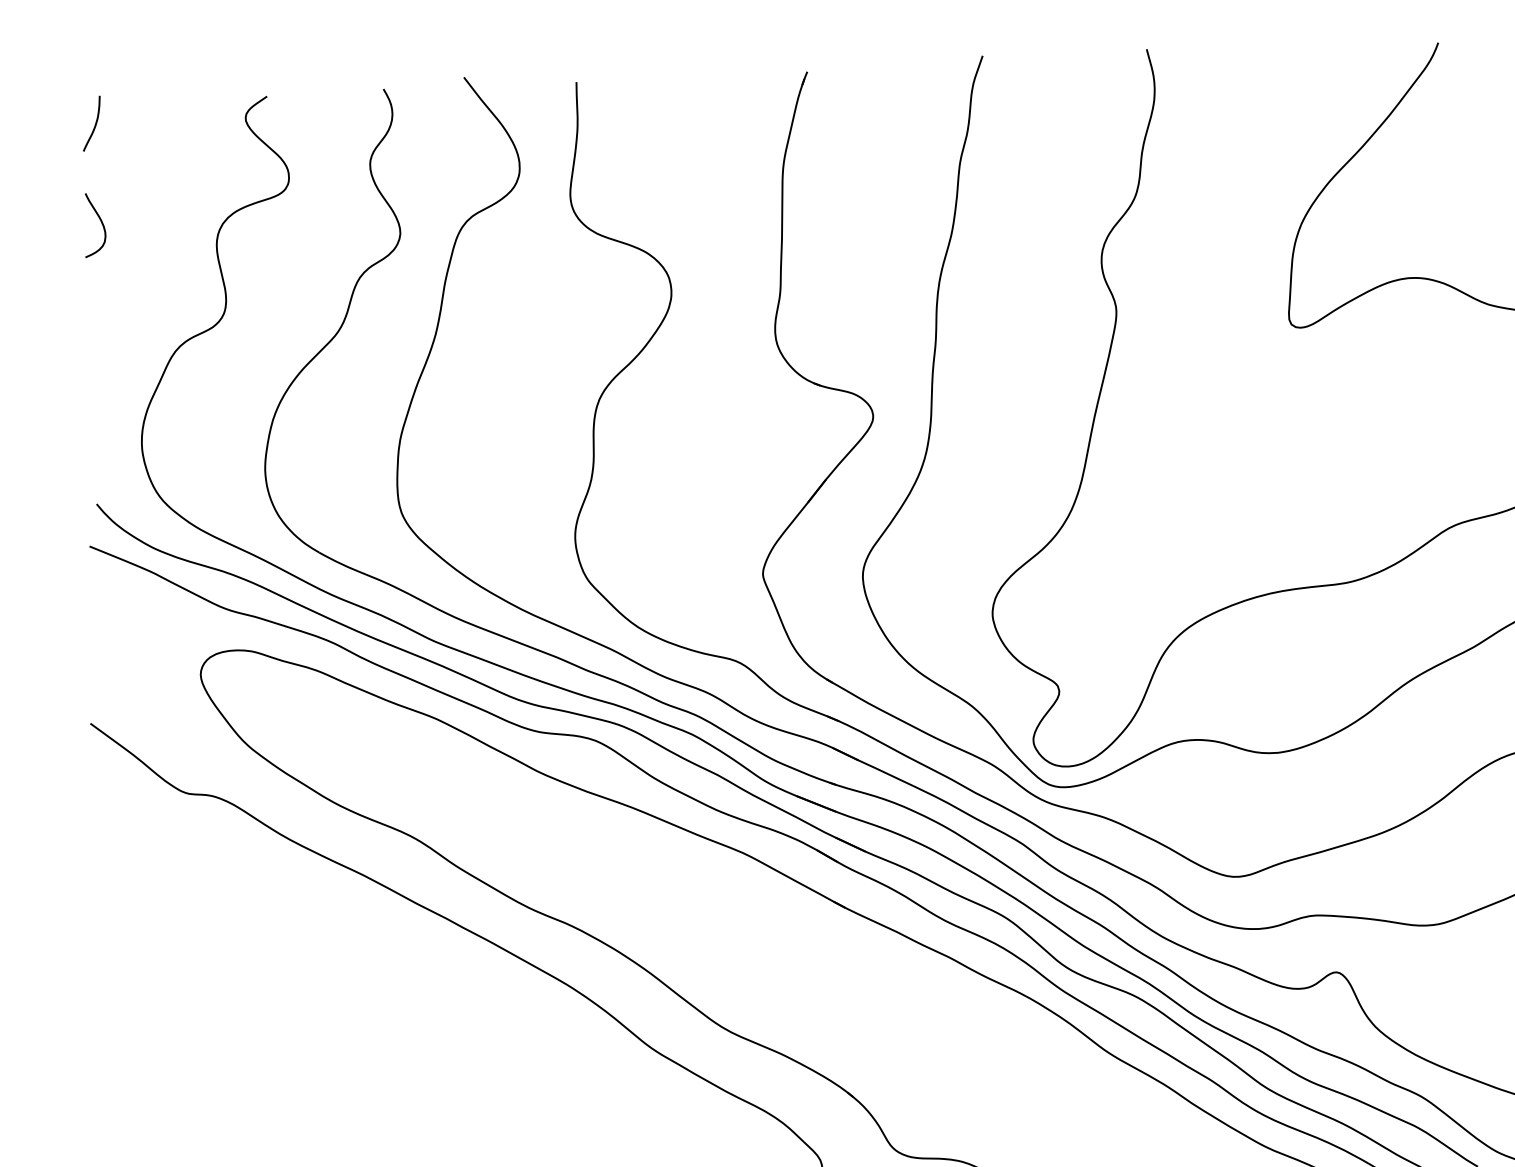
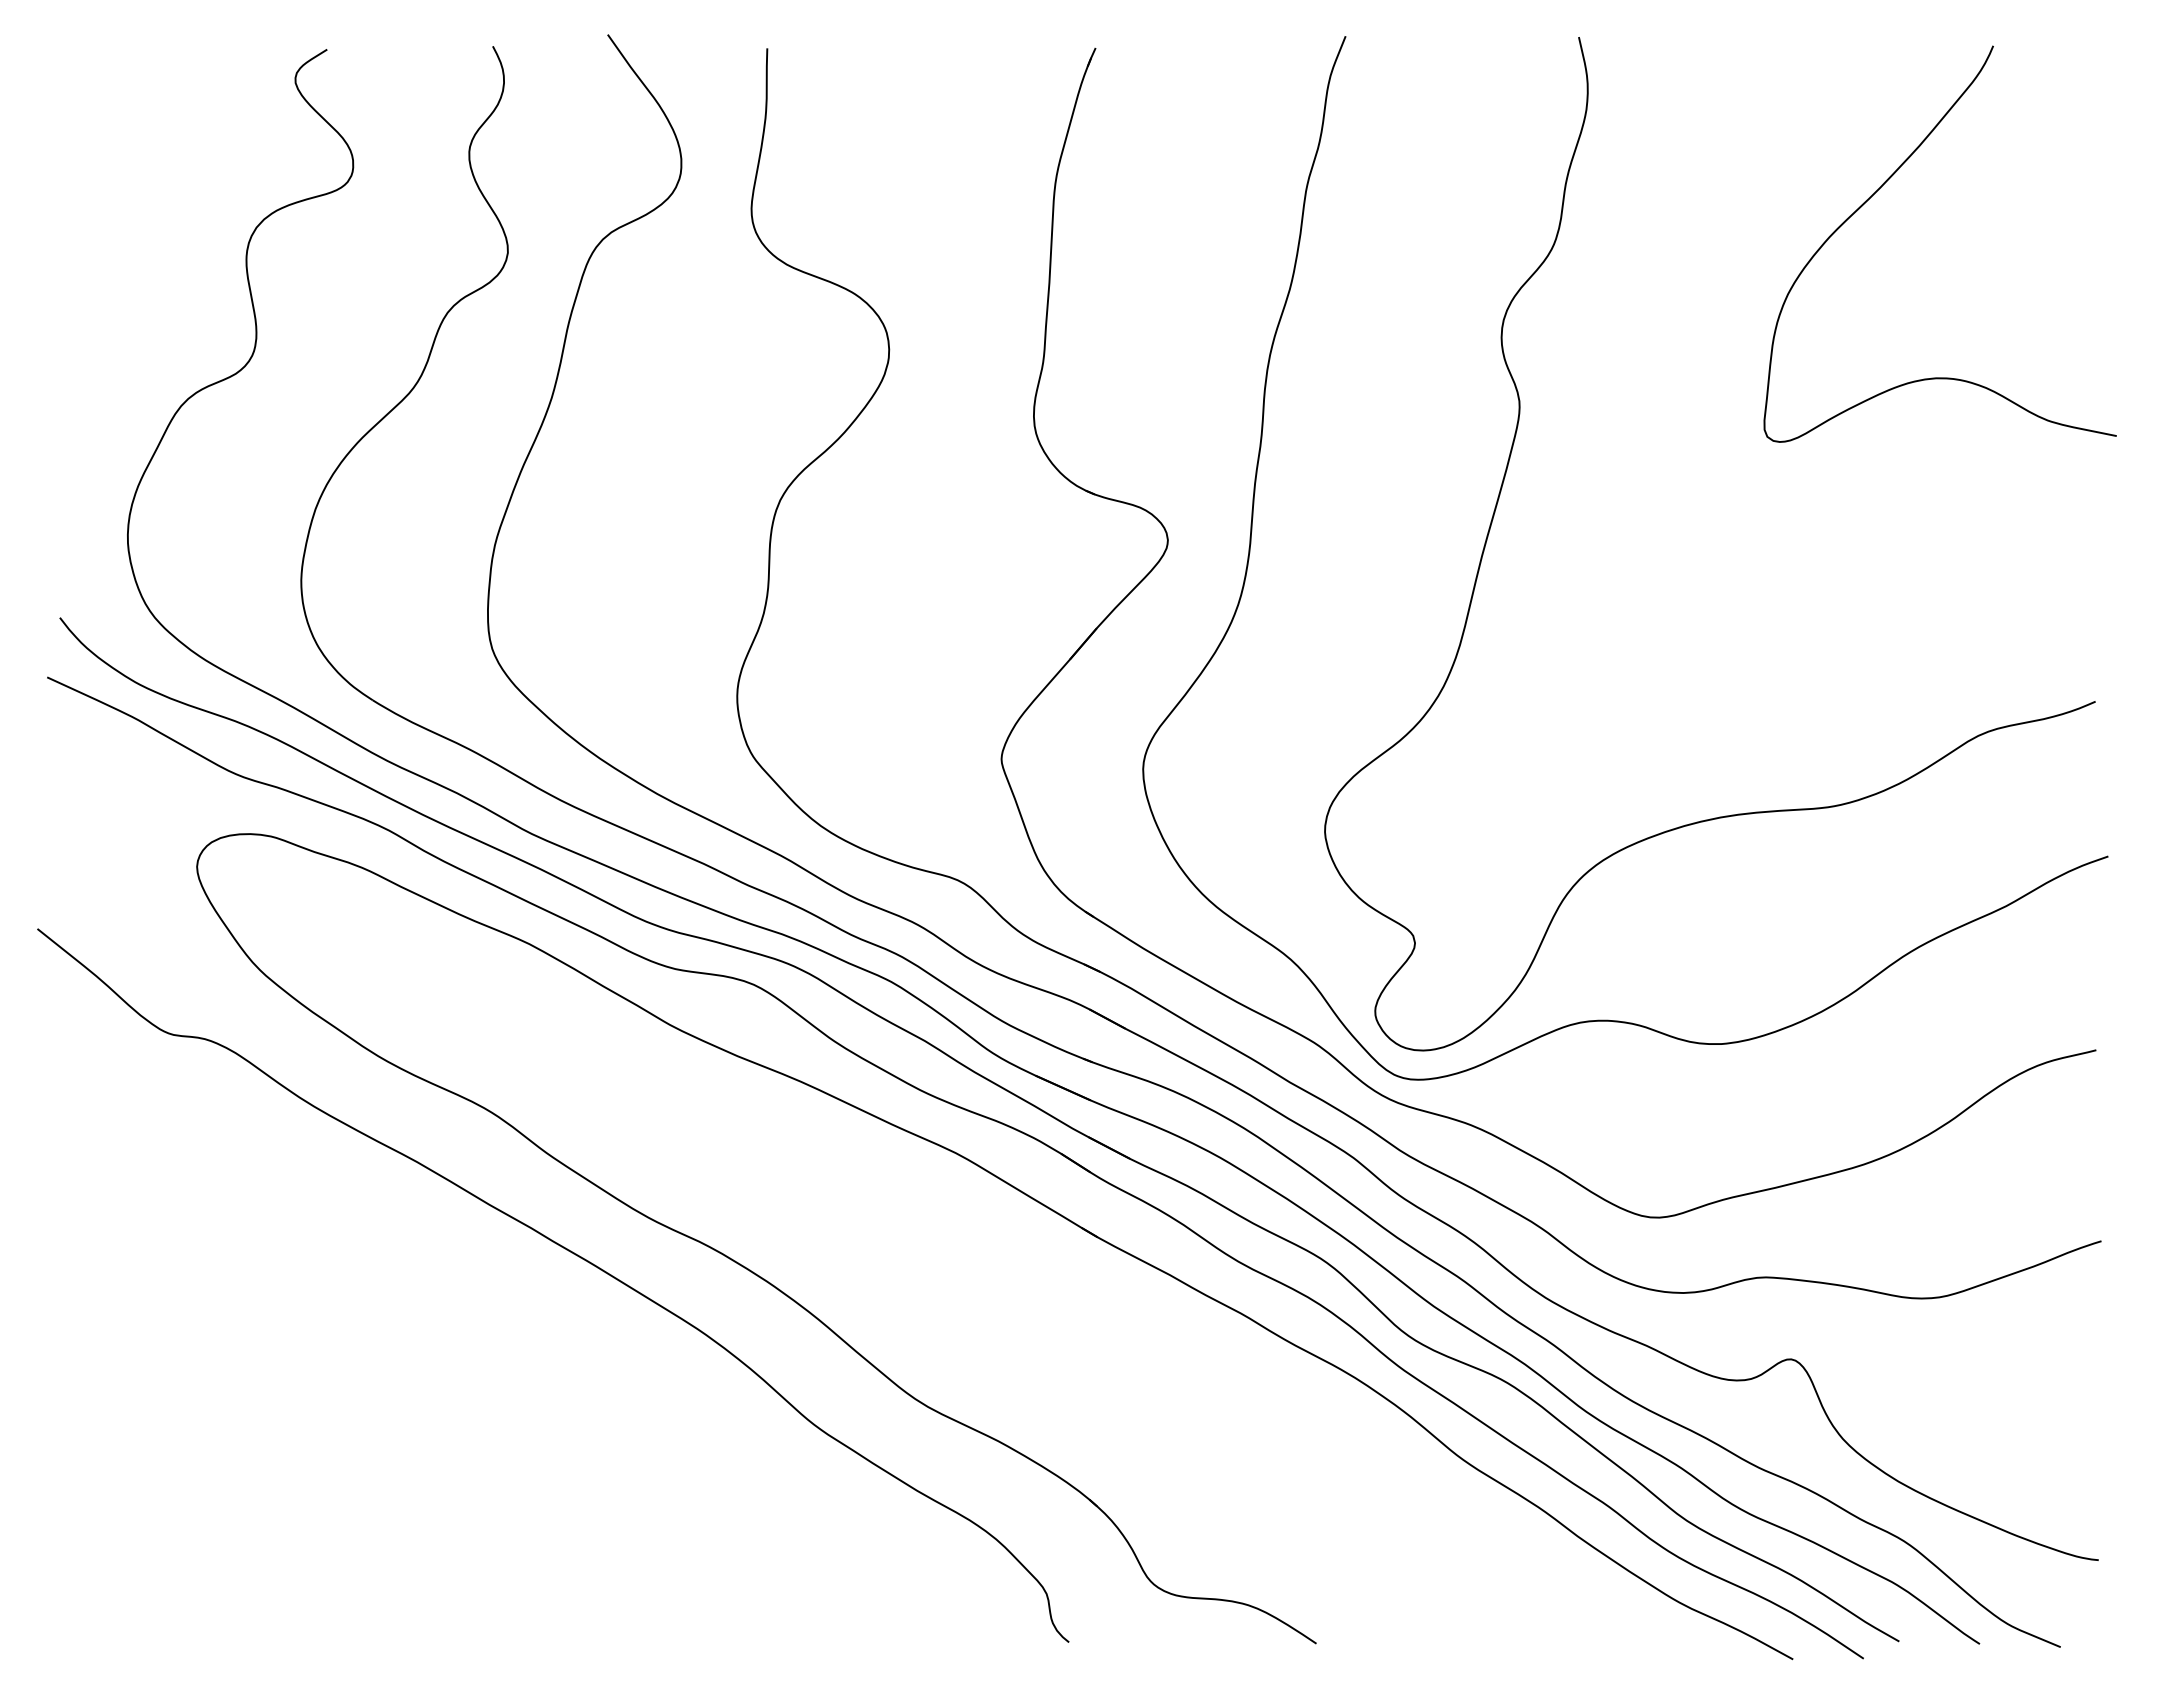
curve: (95, 123) -> (81, 77), removed
curve: (100, 222) -> (83, 217), removed

